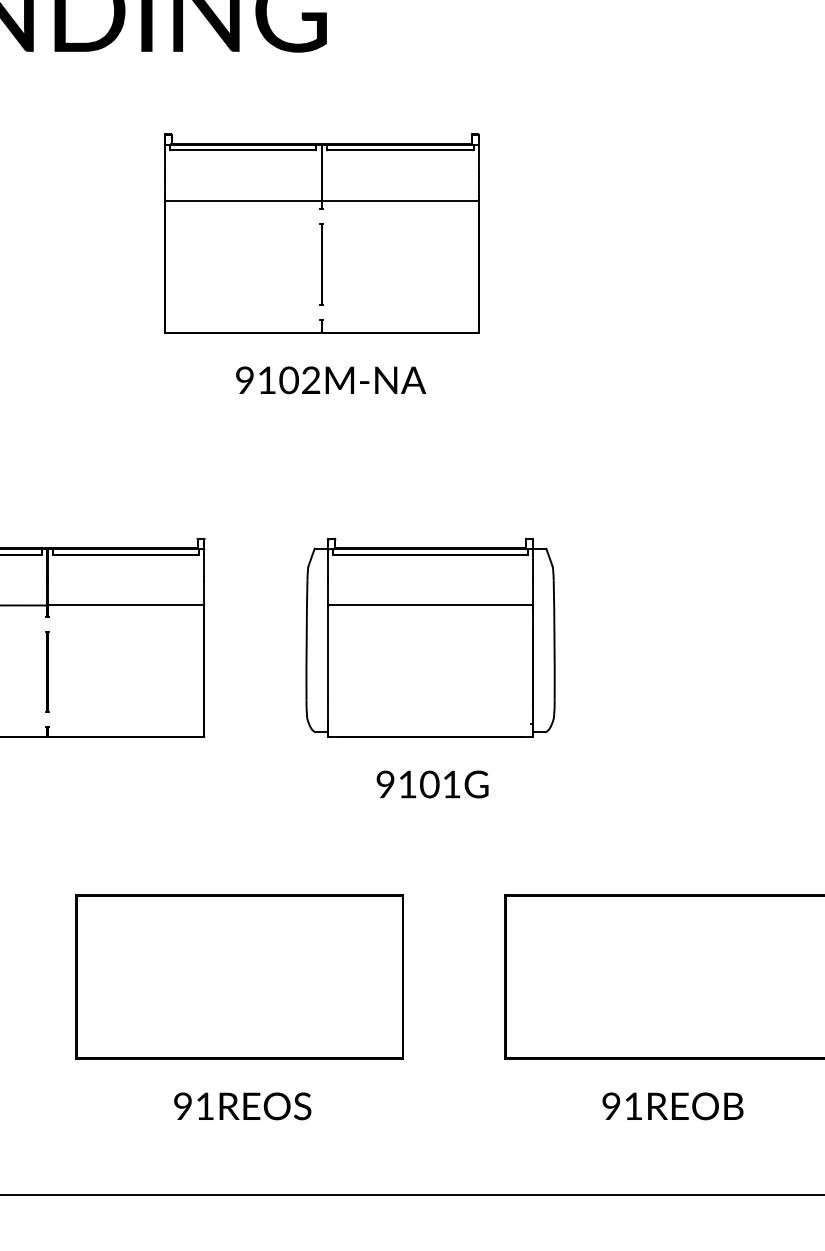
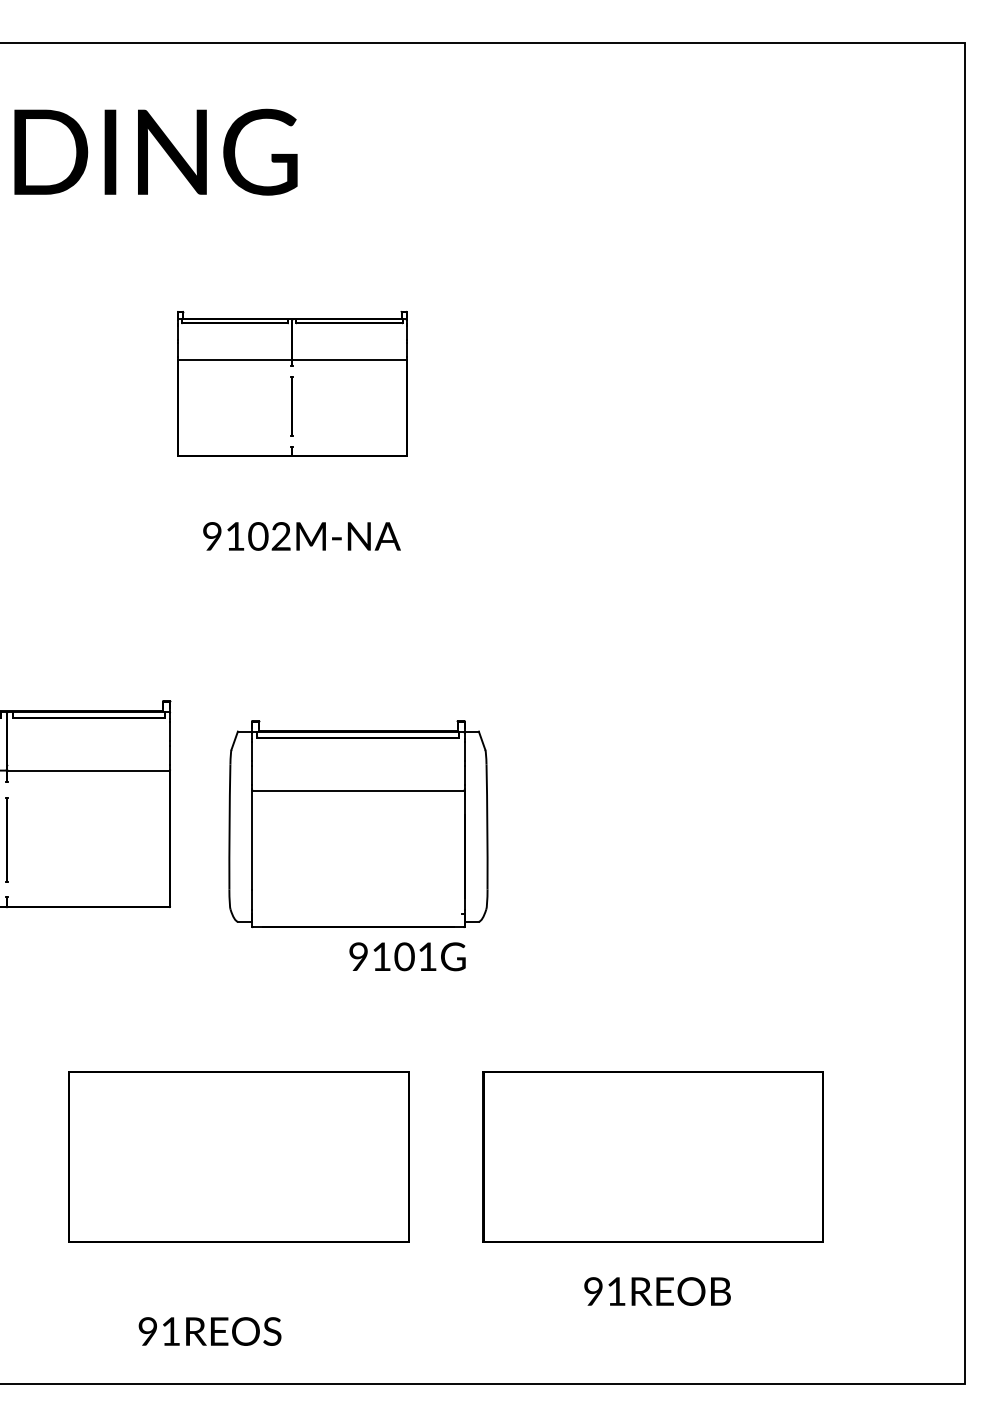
part: (321, 233) -> (292, 383), size x0.7
part: (430, 637) -> (358, 823), moved
part: (239, 976) -> (238, 1156), moved
text: (242, 1106) -> (209, 1331), moved

